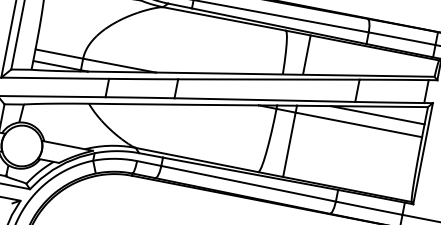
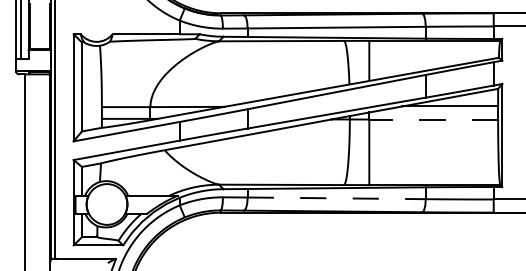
line: (358, 124) -> (433, 119), solid -> dashed
line: (249, 184) -> (337, 198), solid -> dashed

